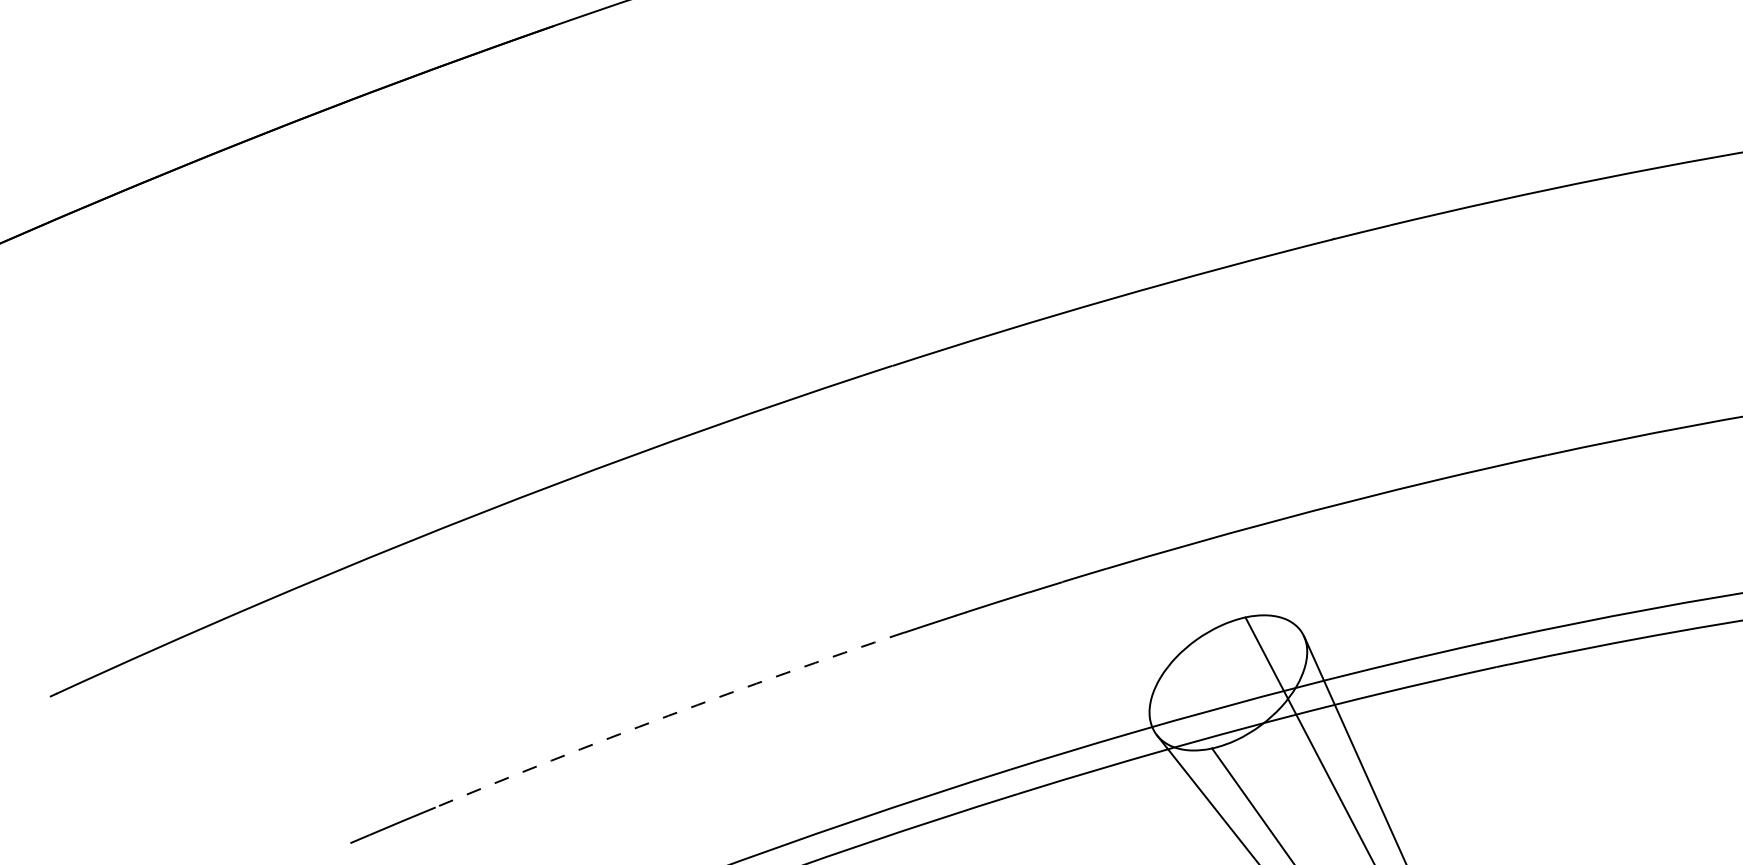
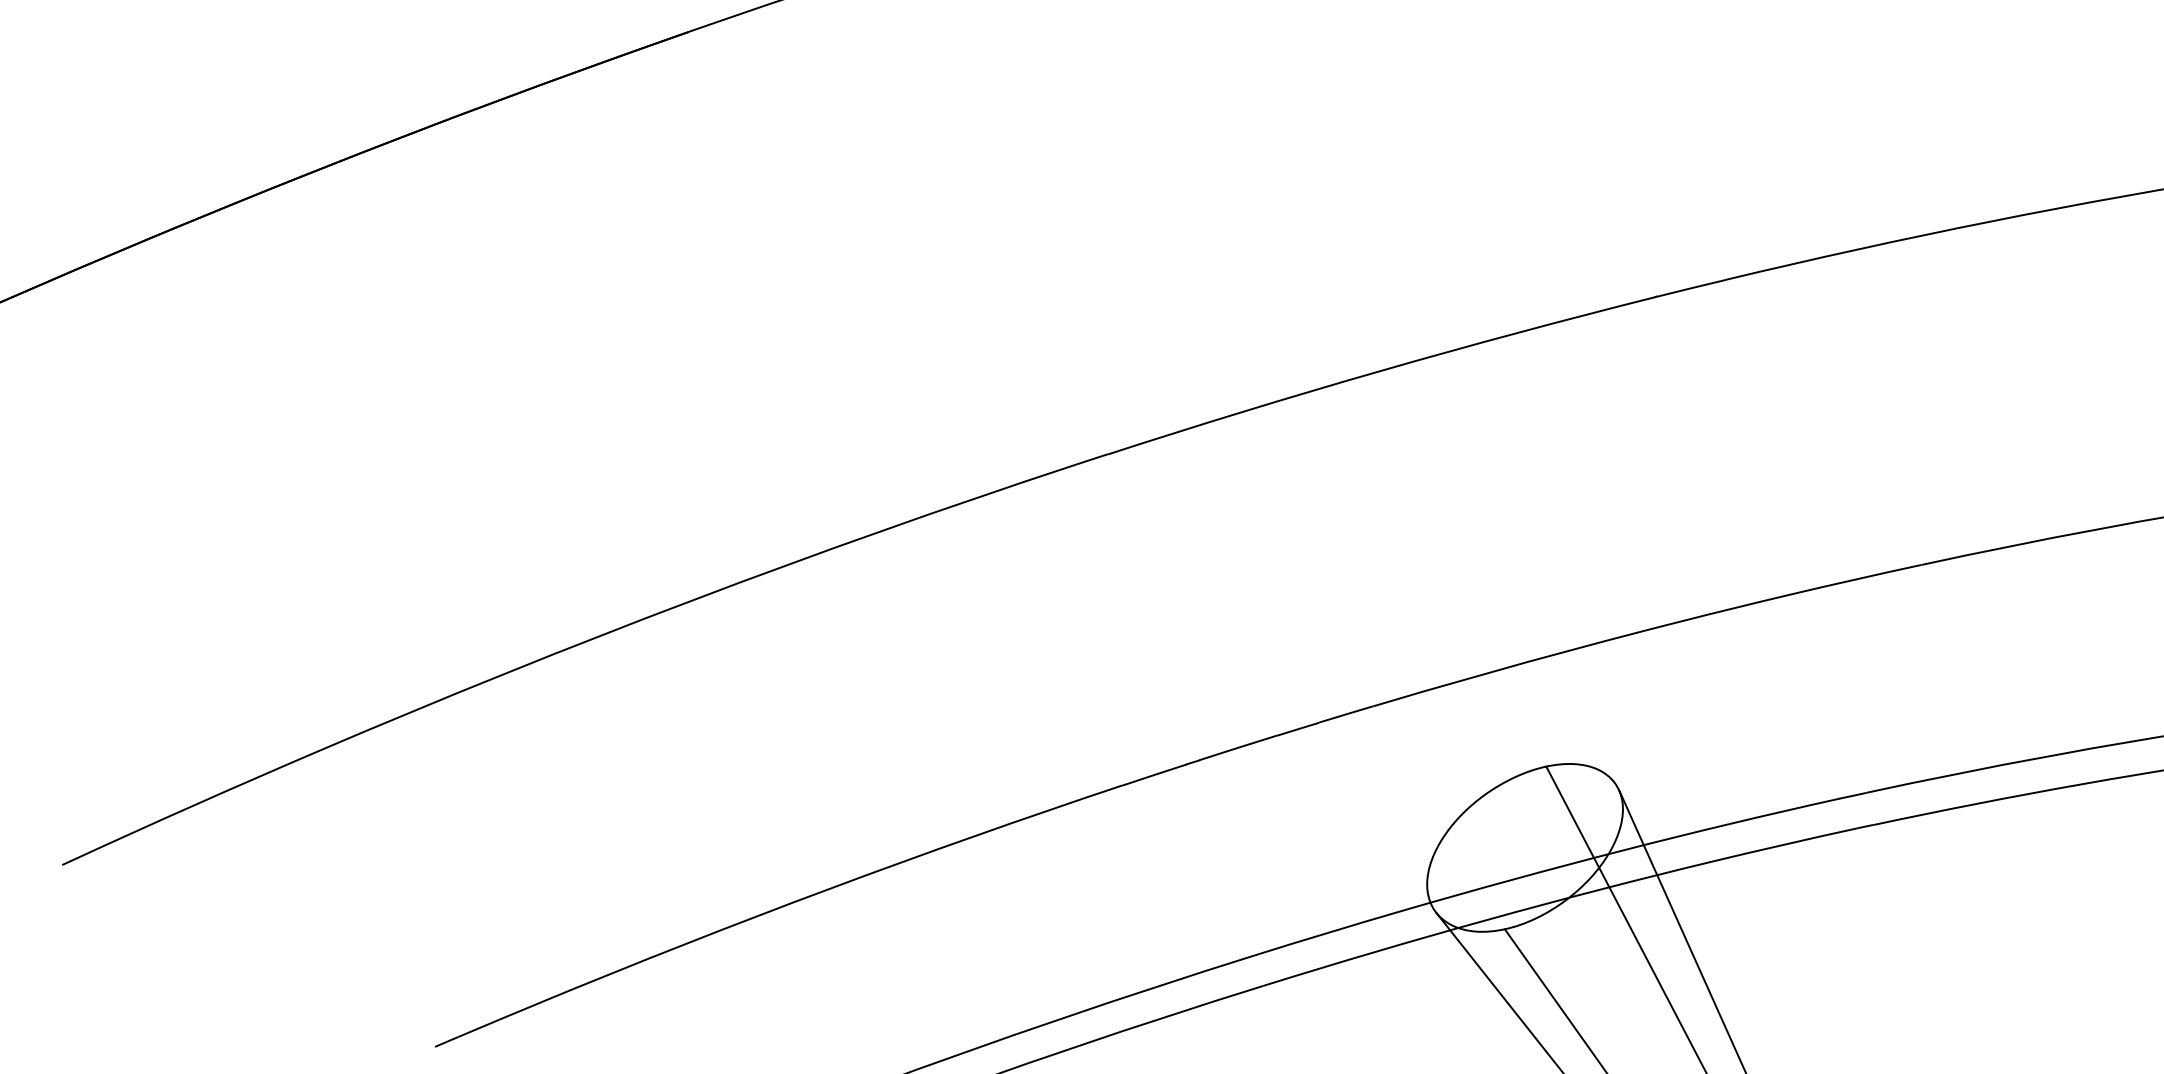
arc: (668, 715) -> (829, 888), dashed -> solid

